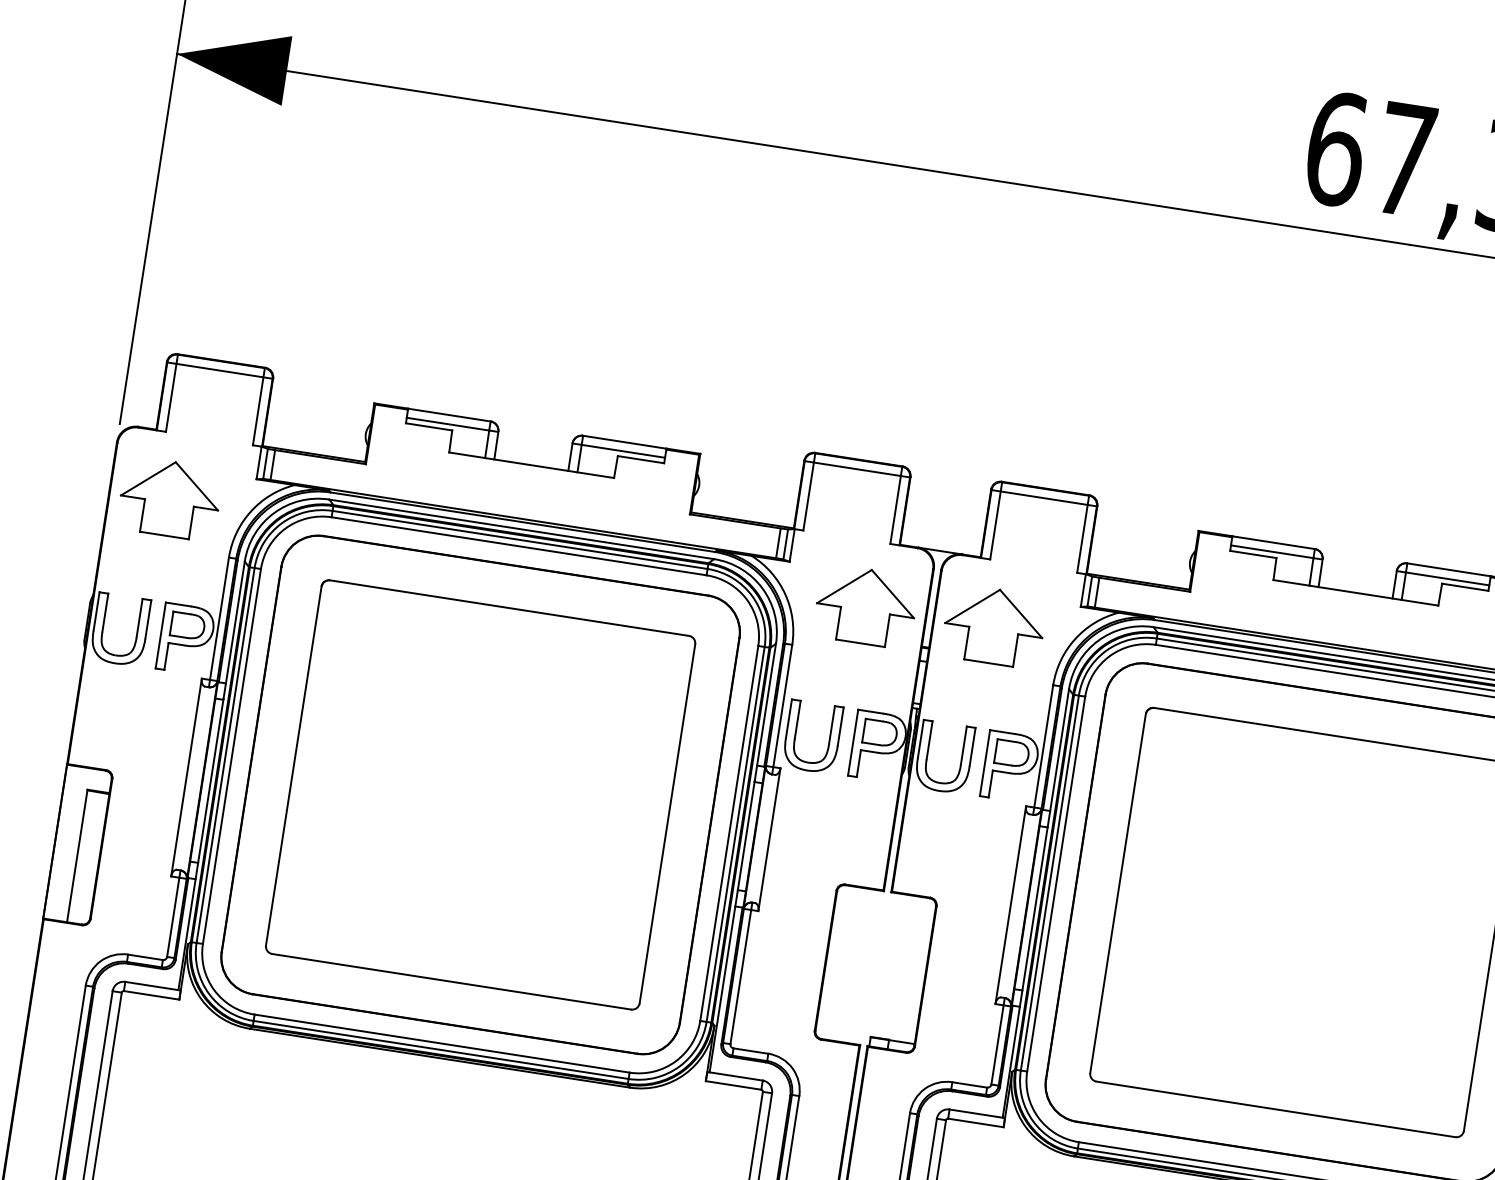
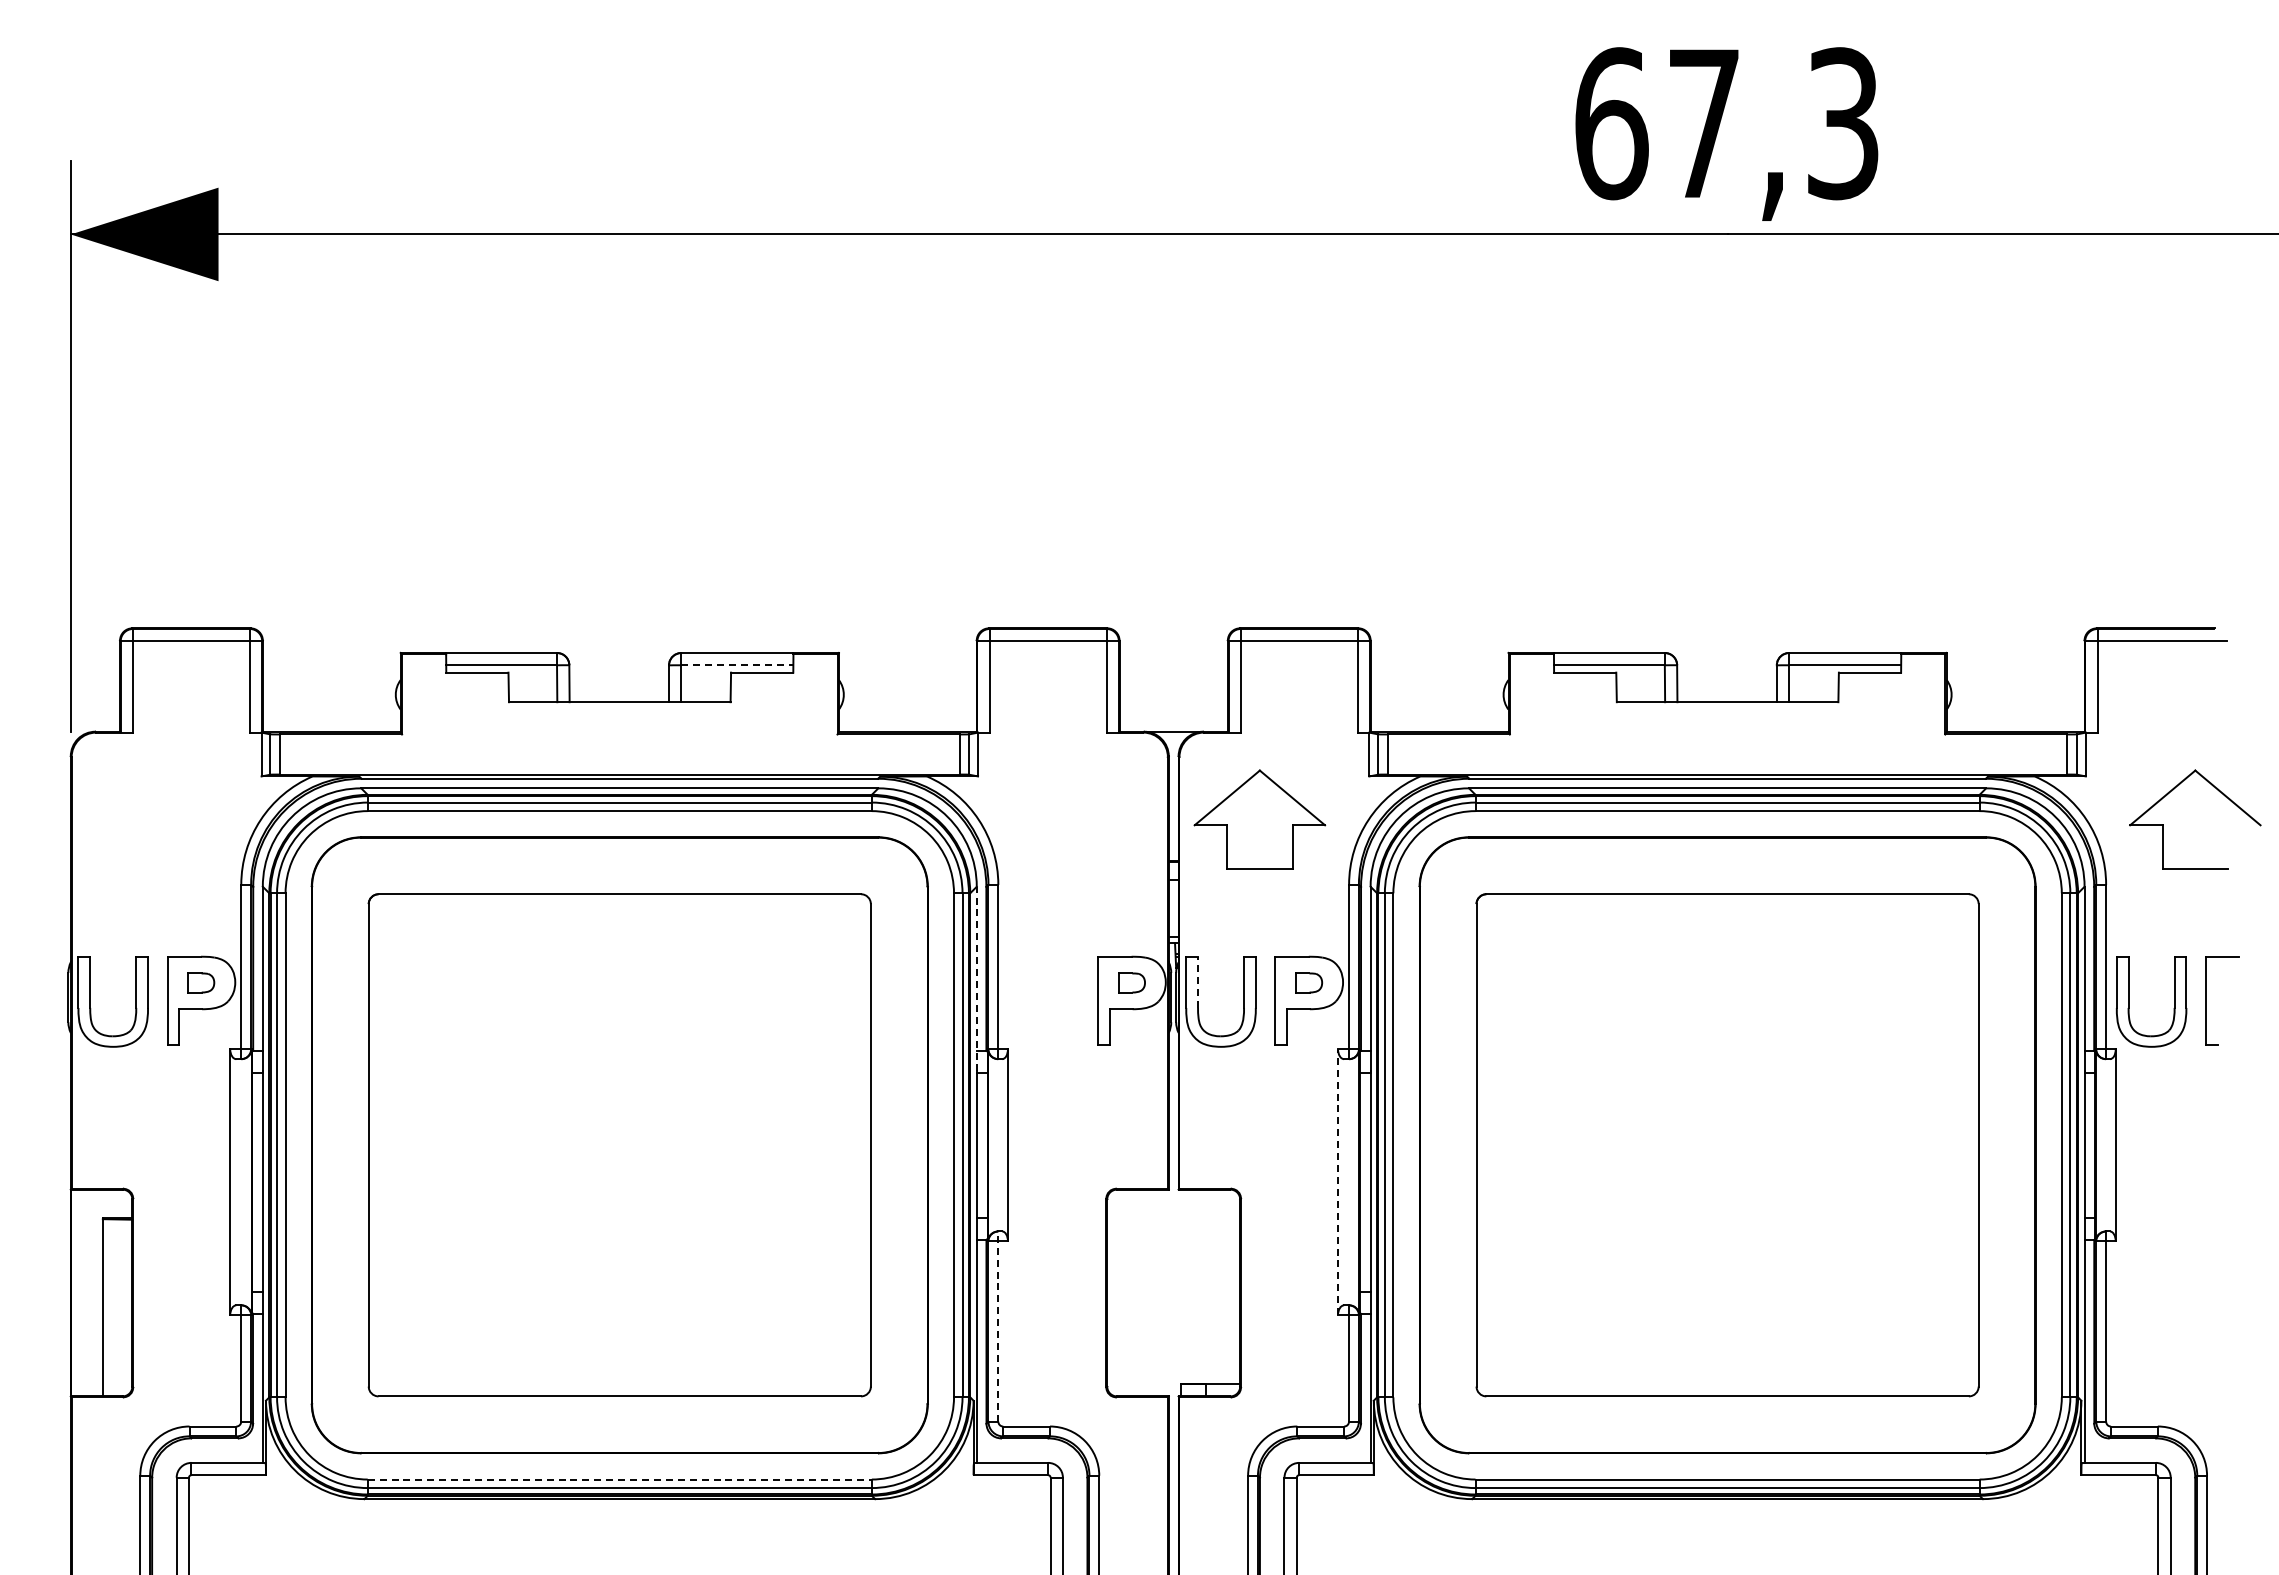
line: (623, 451) -> (737, 665), solid -> dashed
part: (169, 498) -> (151, 819), removed
part: (866, 606) -> (1087, 819), removed
part: (187, 625) -> (200, 982), size x0.6
line: (765, 711) -> (976, 978), solid -> dashed
part: (880, 732) -> (1131, 982), size x0.6
part: (796, 734) -> (1021, 1001), removed
line: (929, 740) -> (1198, 982), solid -> dashed
part: (1011, 753) -> (1308, 982), size x0.6
line: (1011, 905) -> (1338, 1182), solid -> dashed
line: (741, 973) -> (998, 1326), solid -> dashed
line: (442, 1043) -> (620, 1479), solid -> dashed

